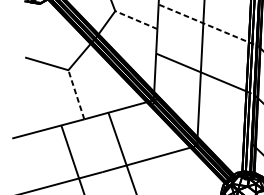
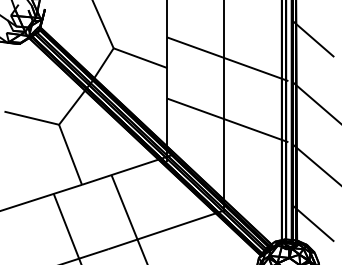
line: (135, 20) -> (139, 58), dashed -> solid
line: (206, 24) -> (227, 59), dashed -> solid
line: (76, 94) -> (70, 154), dashed -> solid

